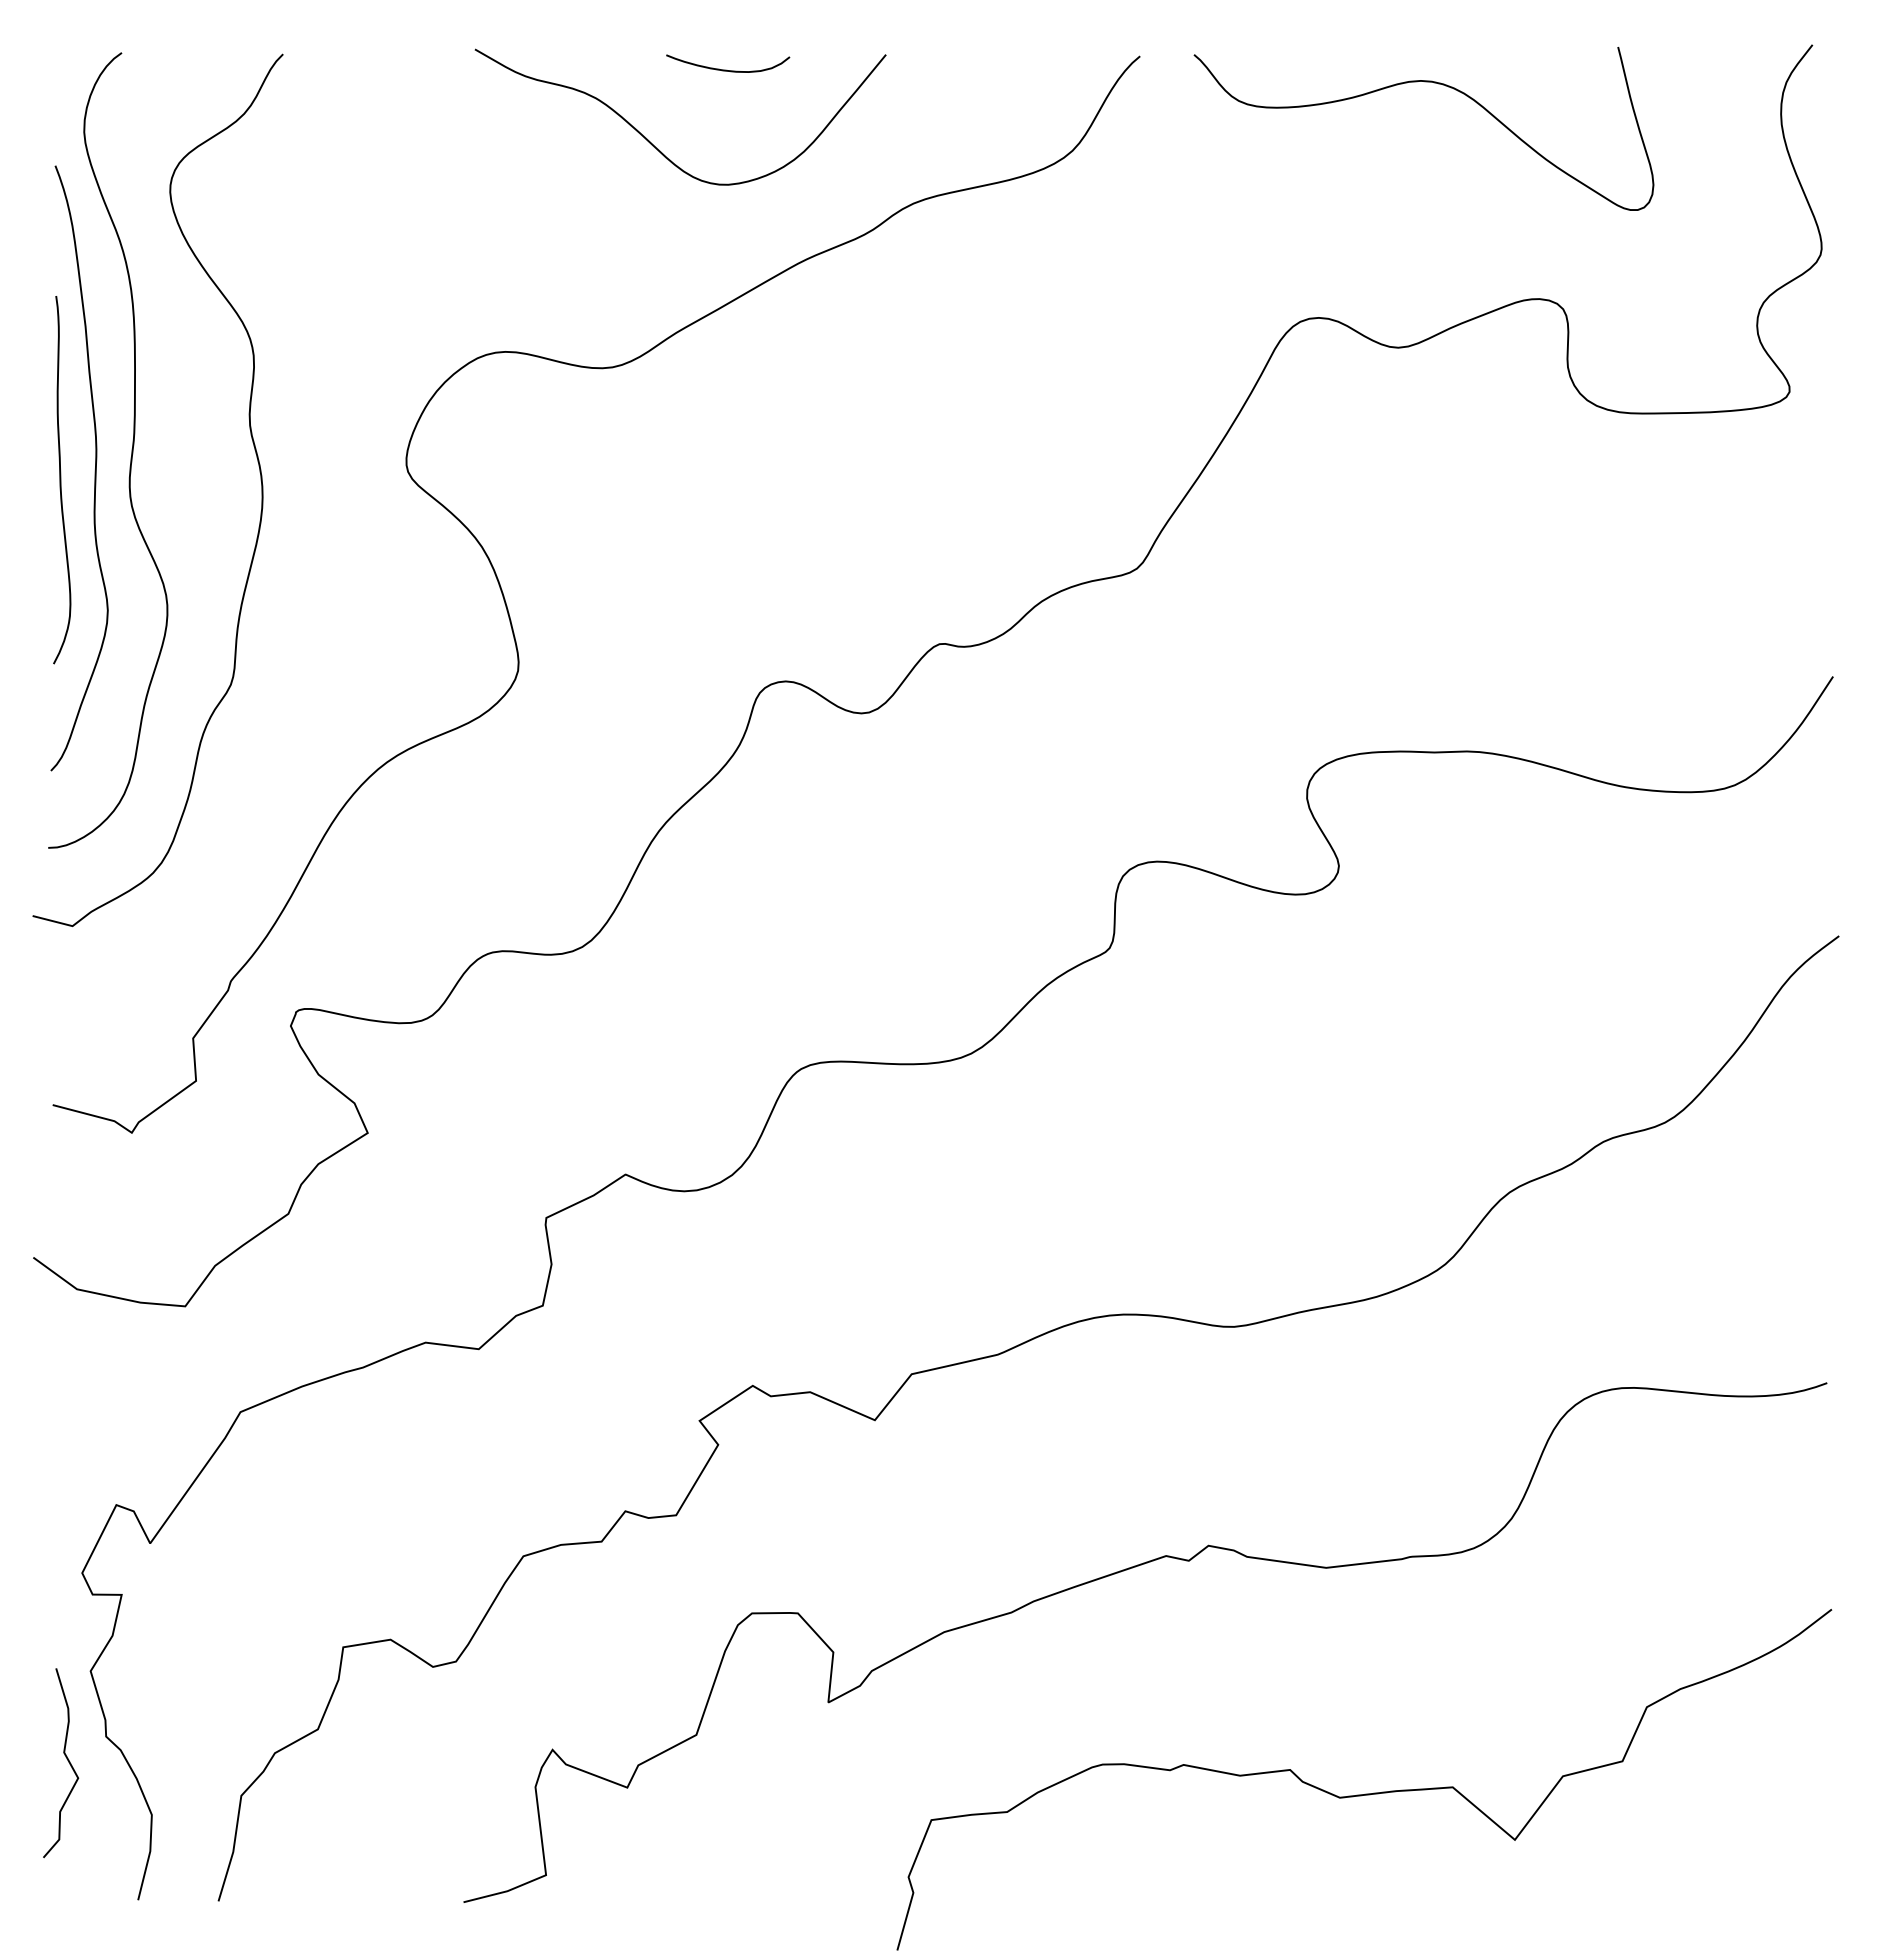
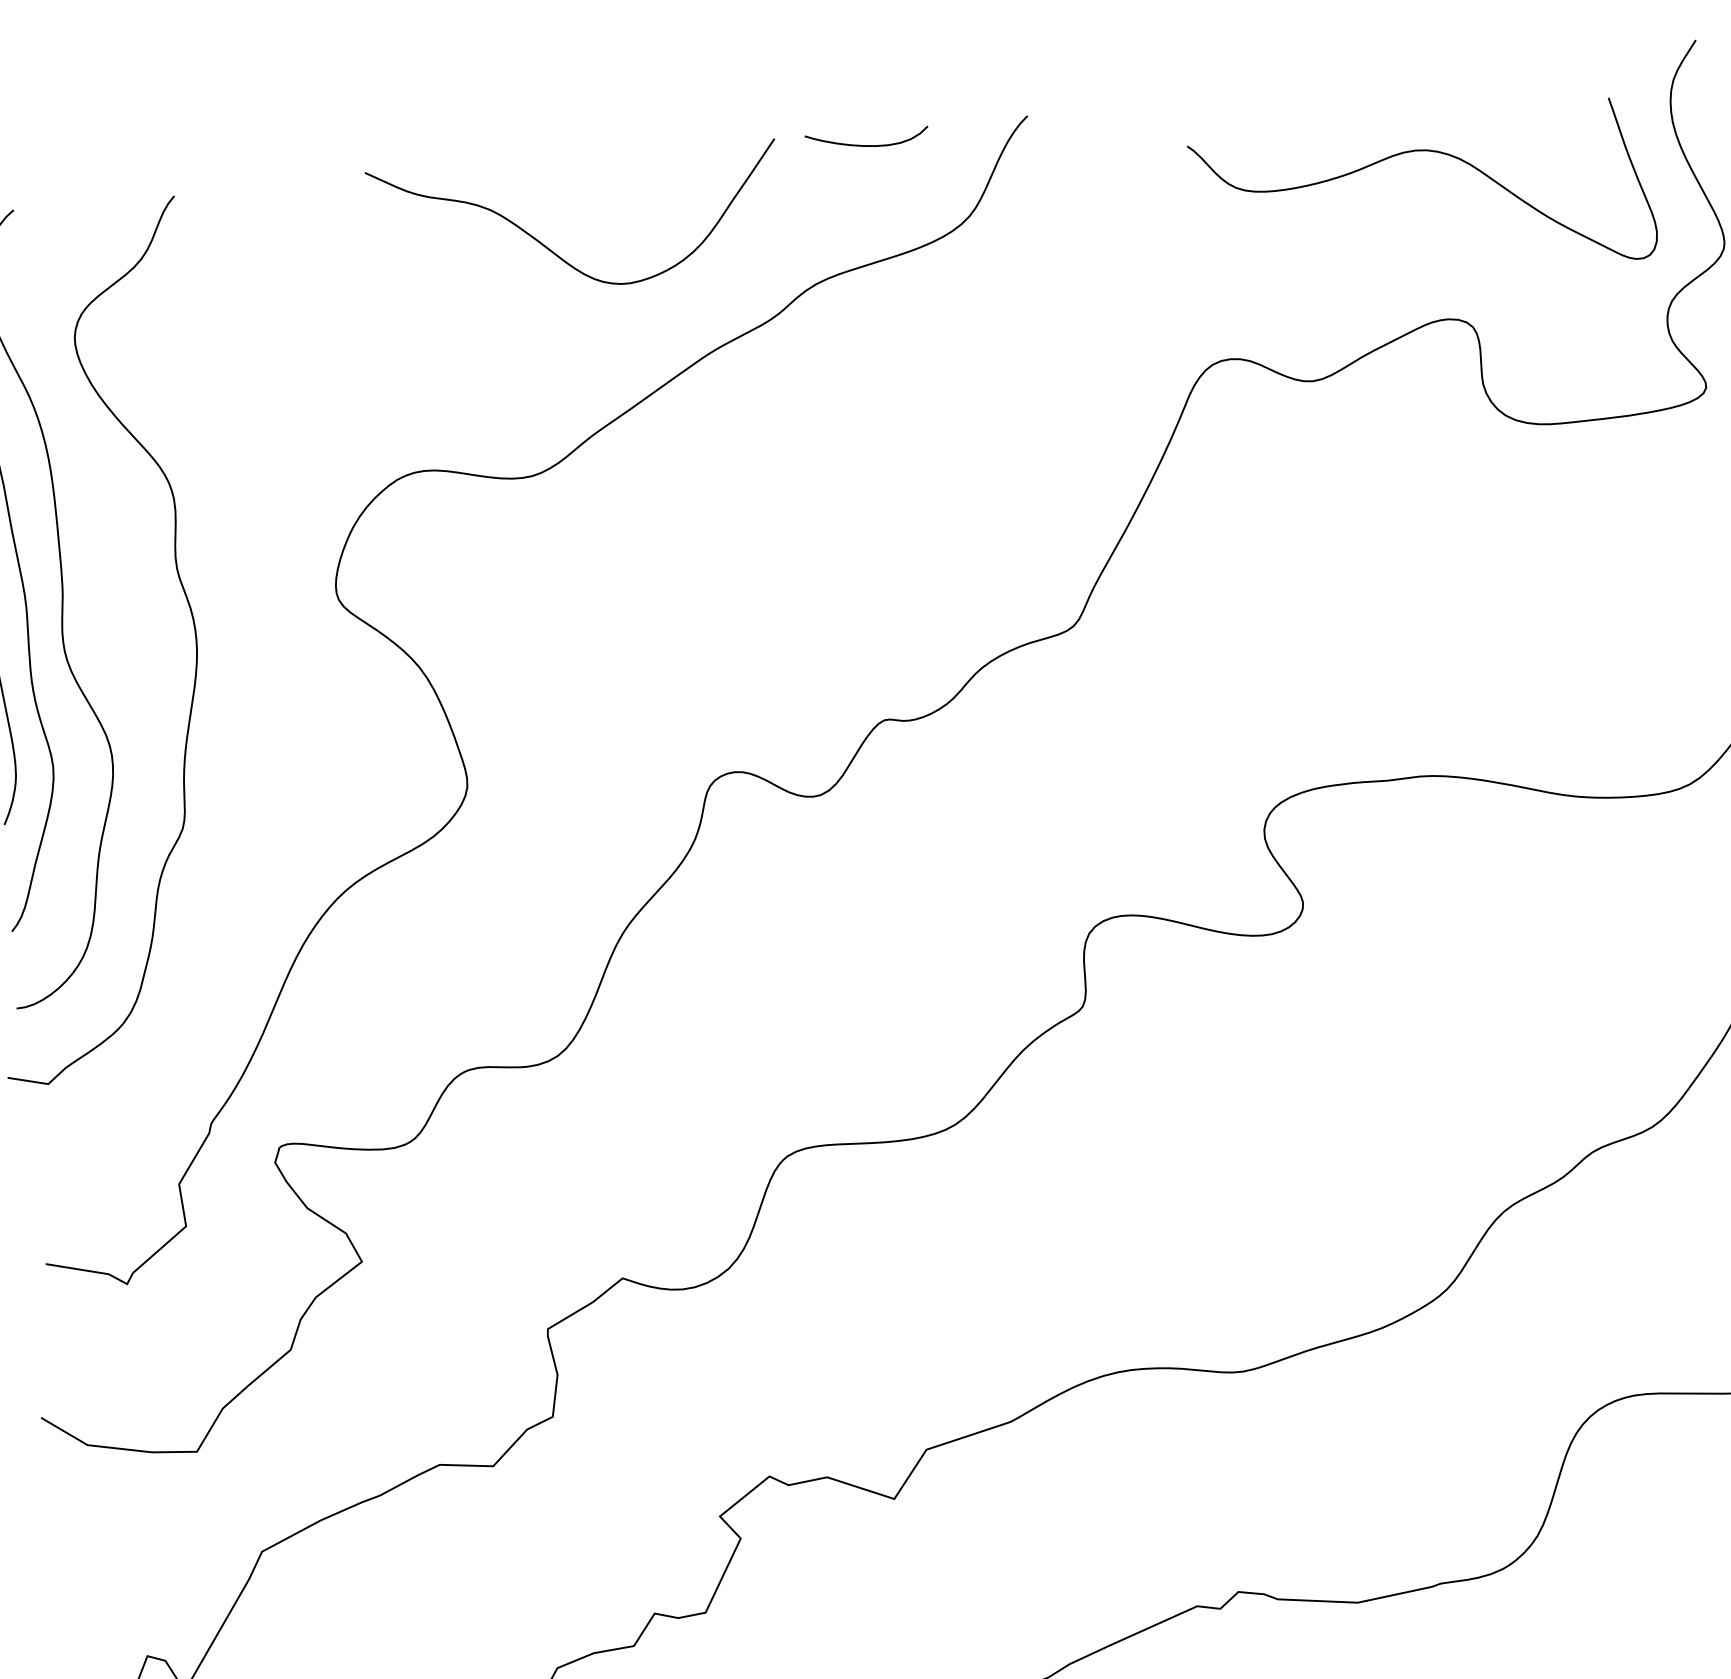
curve: (726, 69) -> (866, 144), moved
curve: (1424, 82) -> (1419, 151), moved

